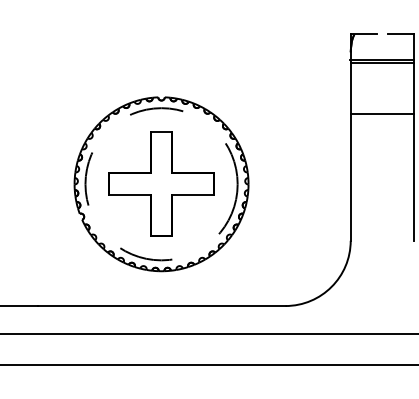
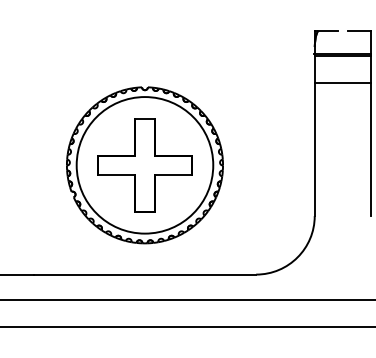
line: (381, 114) -> (342, 83), moved
circle: (161, 184) -> (144, 165), dashed -> solid

